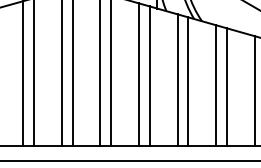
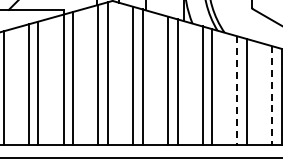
line: (216, 86) -> (237, 91), solid -> dashed
line: (255, 92) -> (272, 96), solid -> dashed

